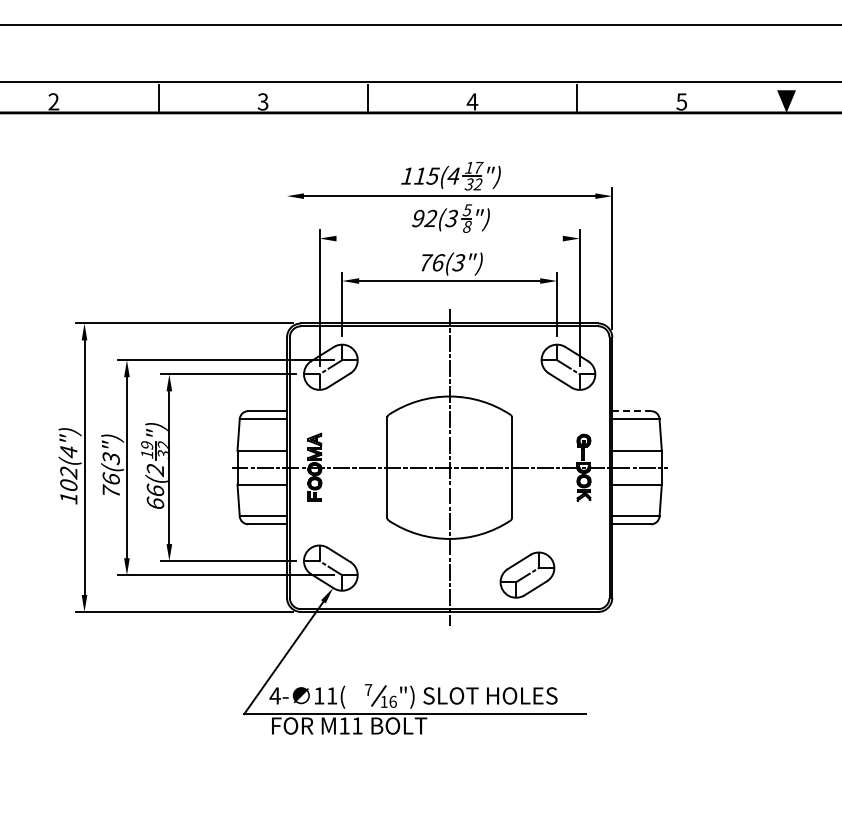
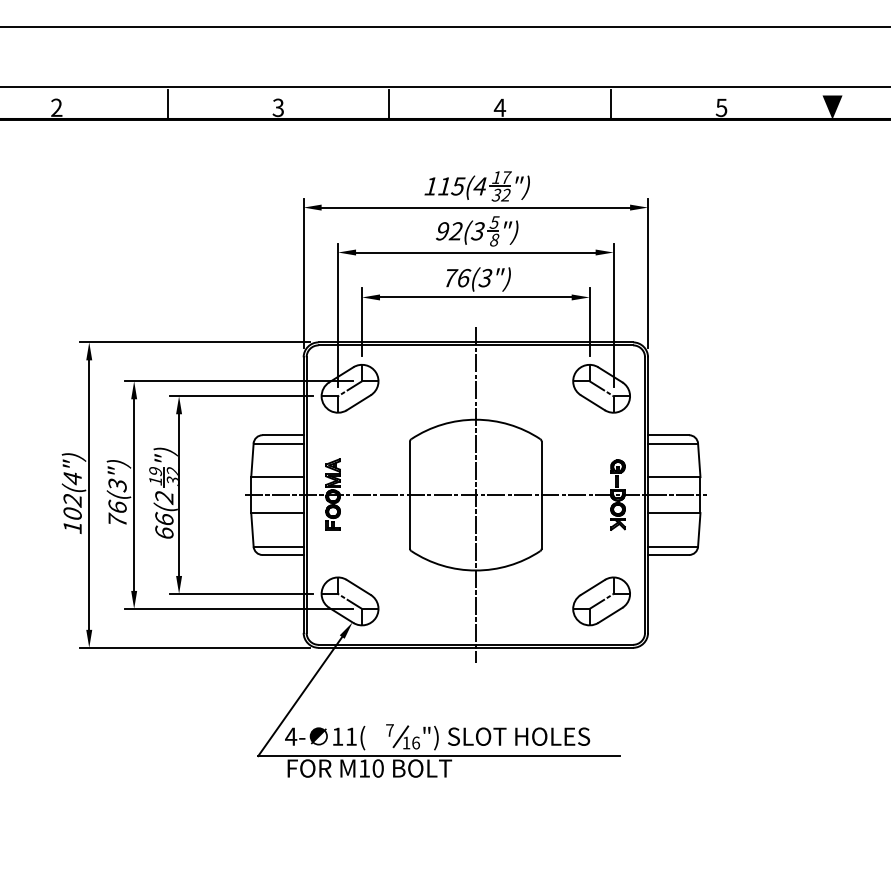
line: (449, 238) -> (475, 252), added
line: (287, 258) -> (304, 273), added
line: (632, 411) -> (669, 435), dashed -> solid
part: (527, 574) -> (601, 600), moved
text: (357, 725) -> (378, 768), M11 -> M10

